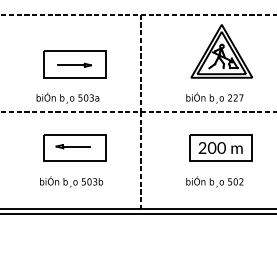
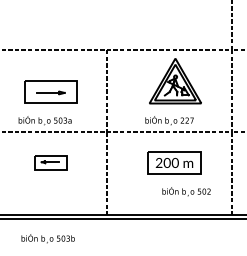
part: (74, 147) -> (50, 162), size x0.6
text: (70, 181) -> (47, 238), moved
text: (214, 181) -> (186, 191), moved

